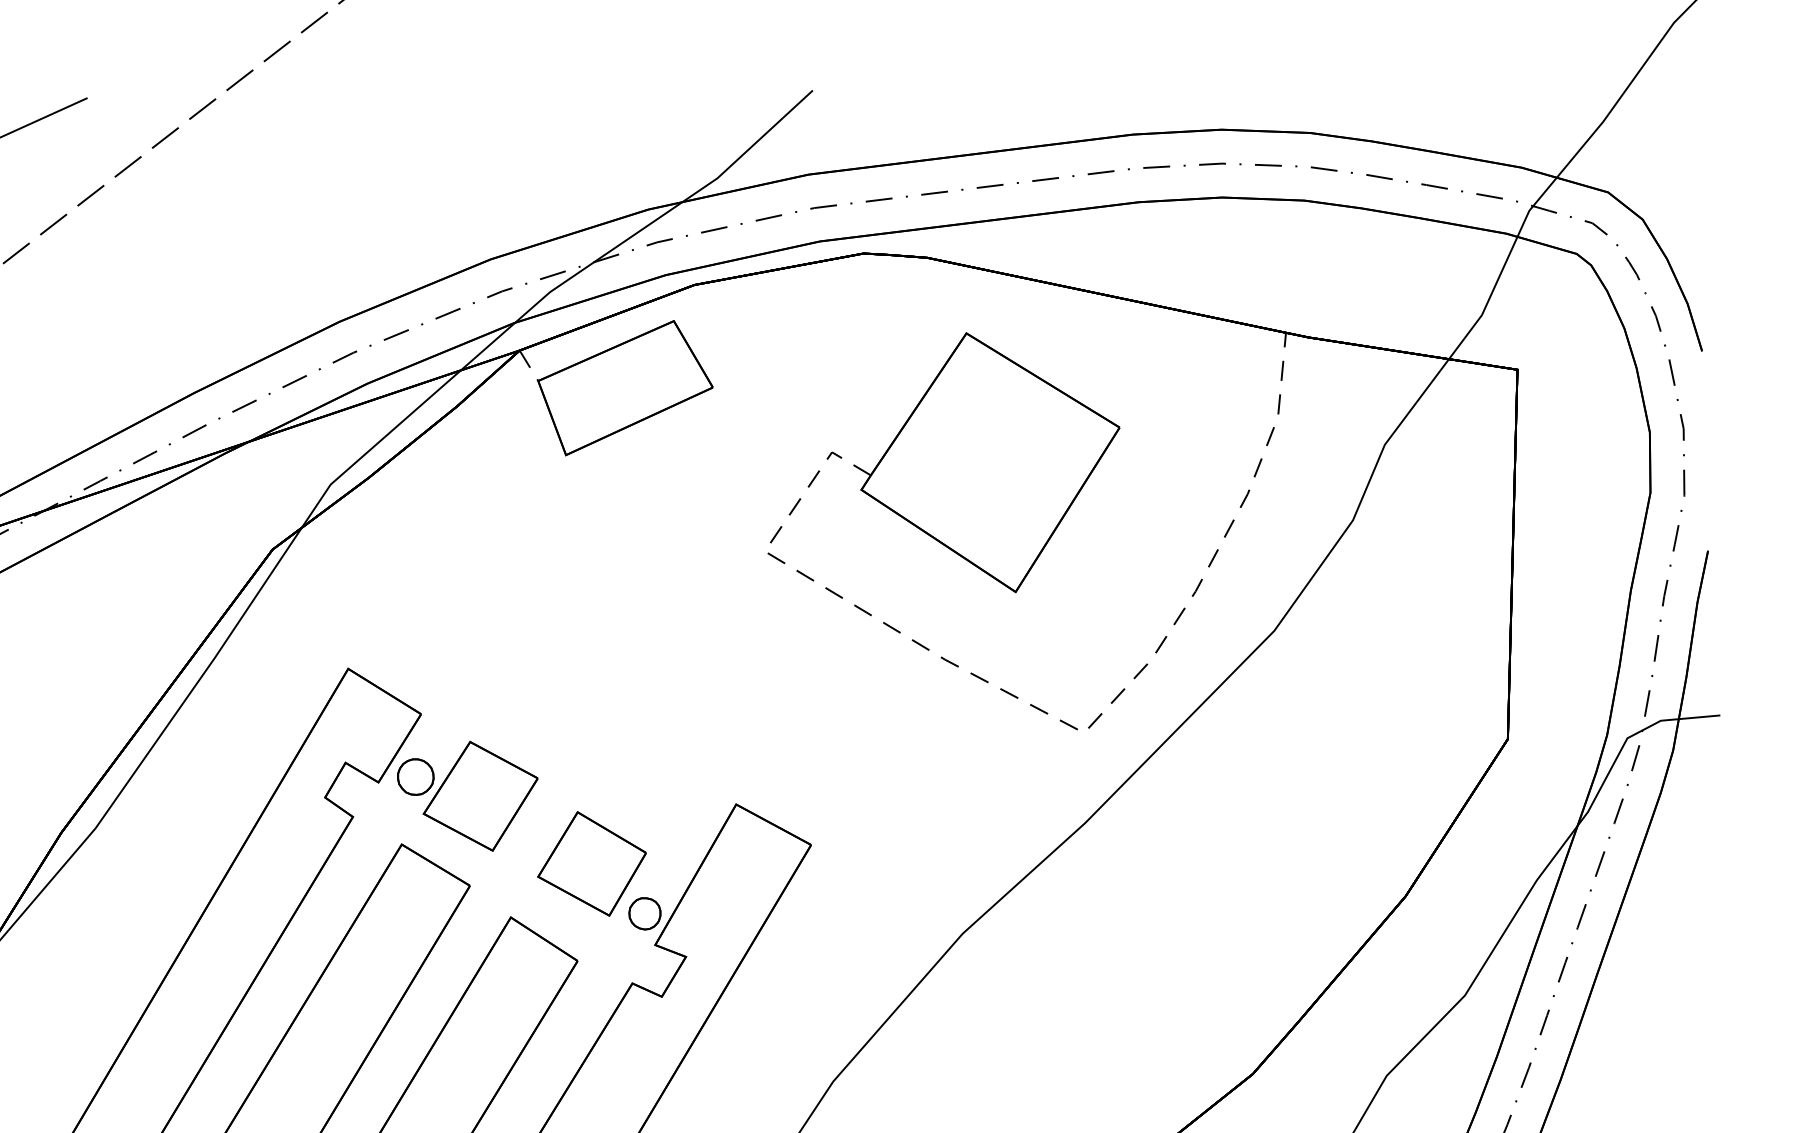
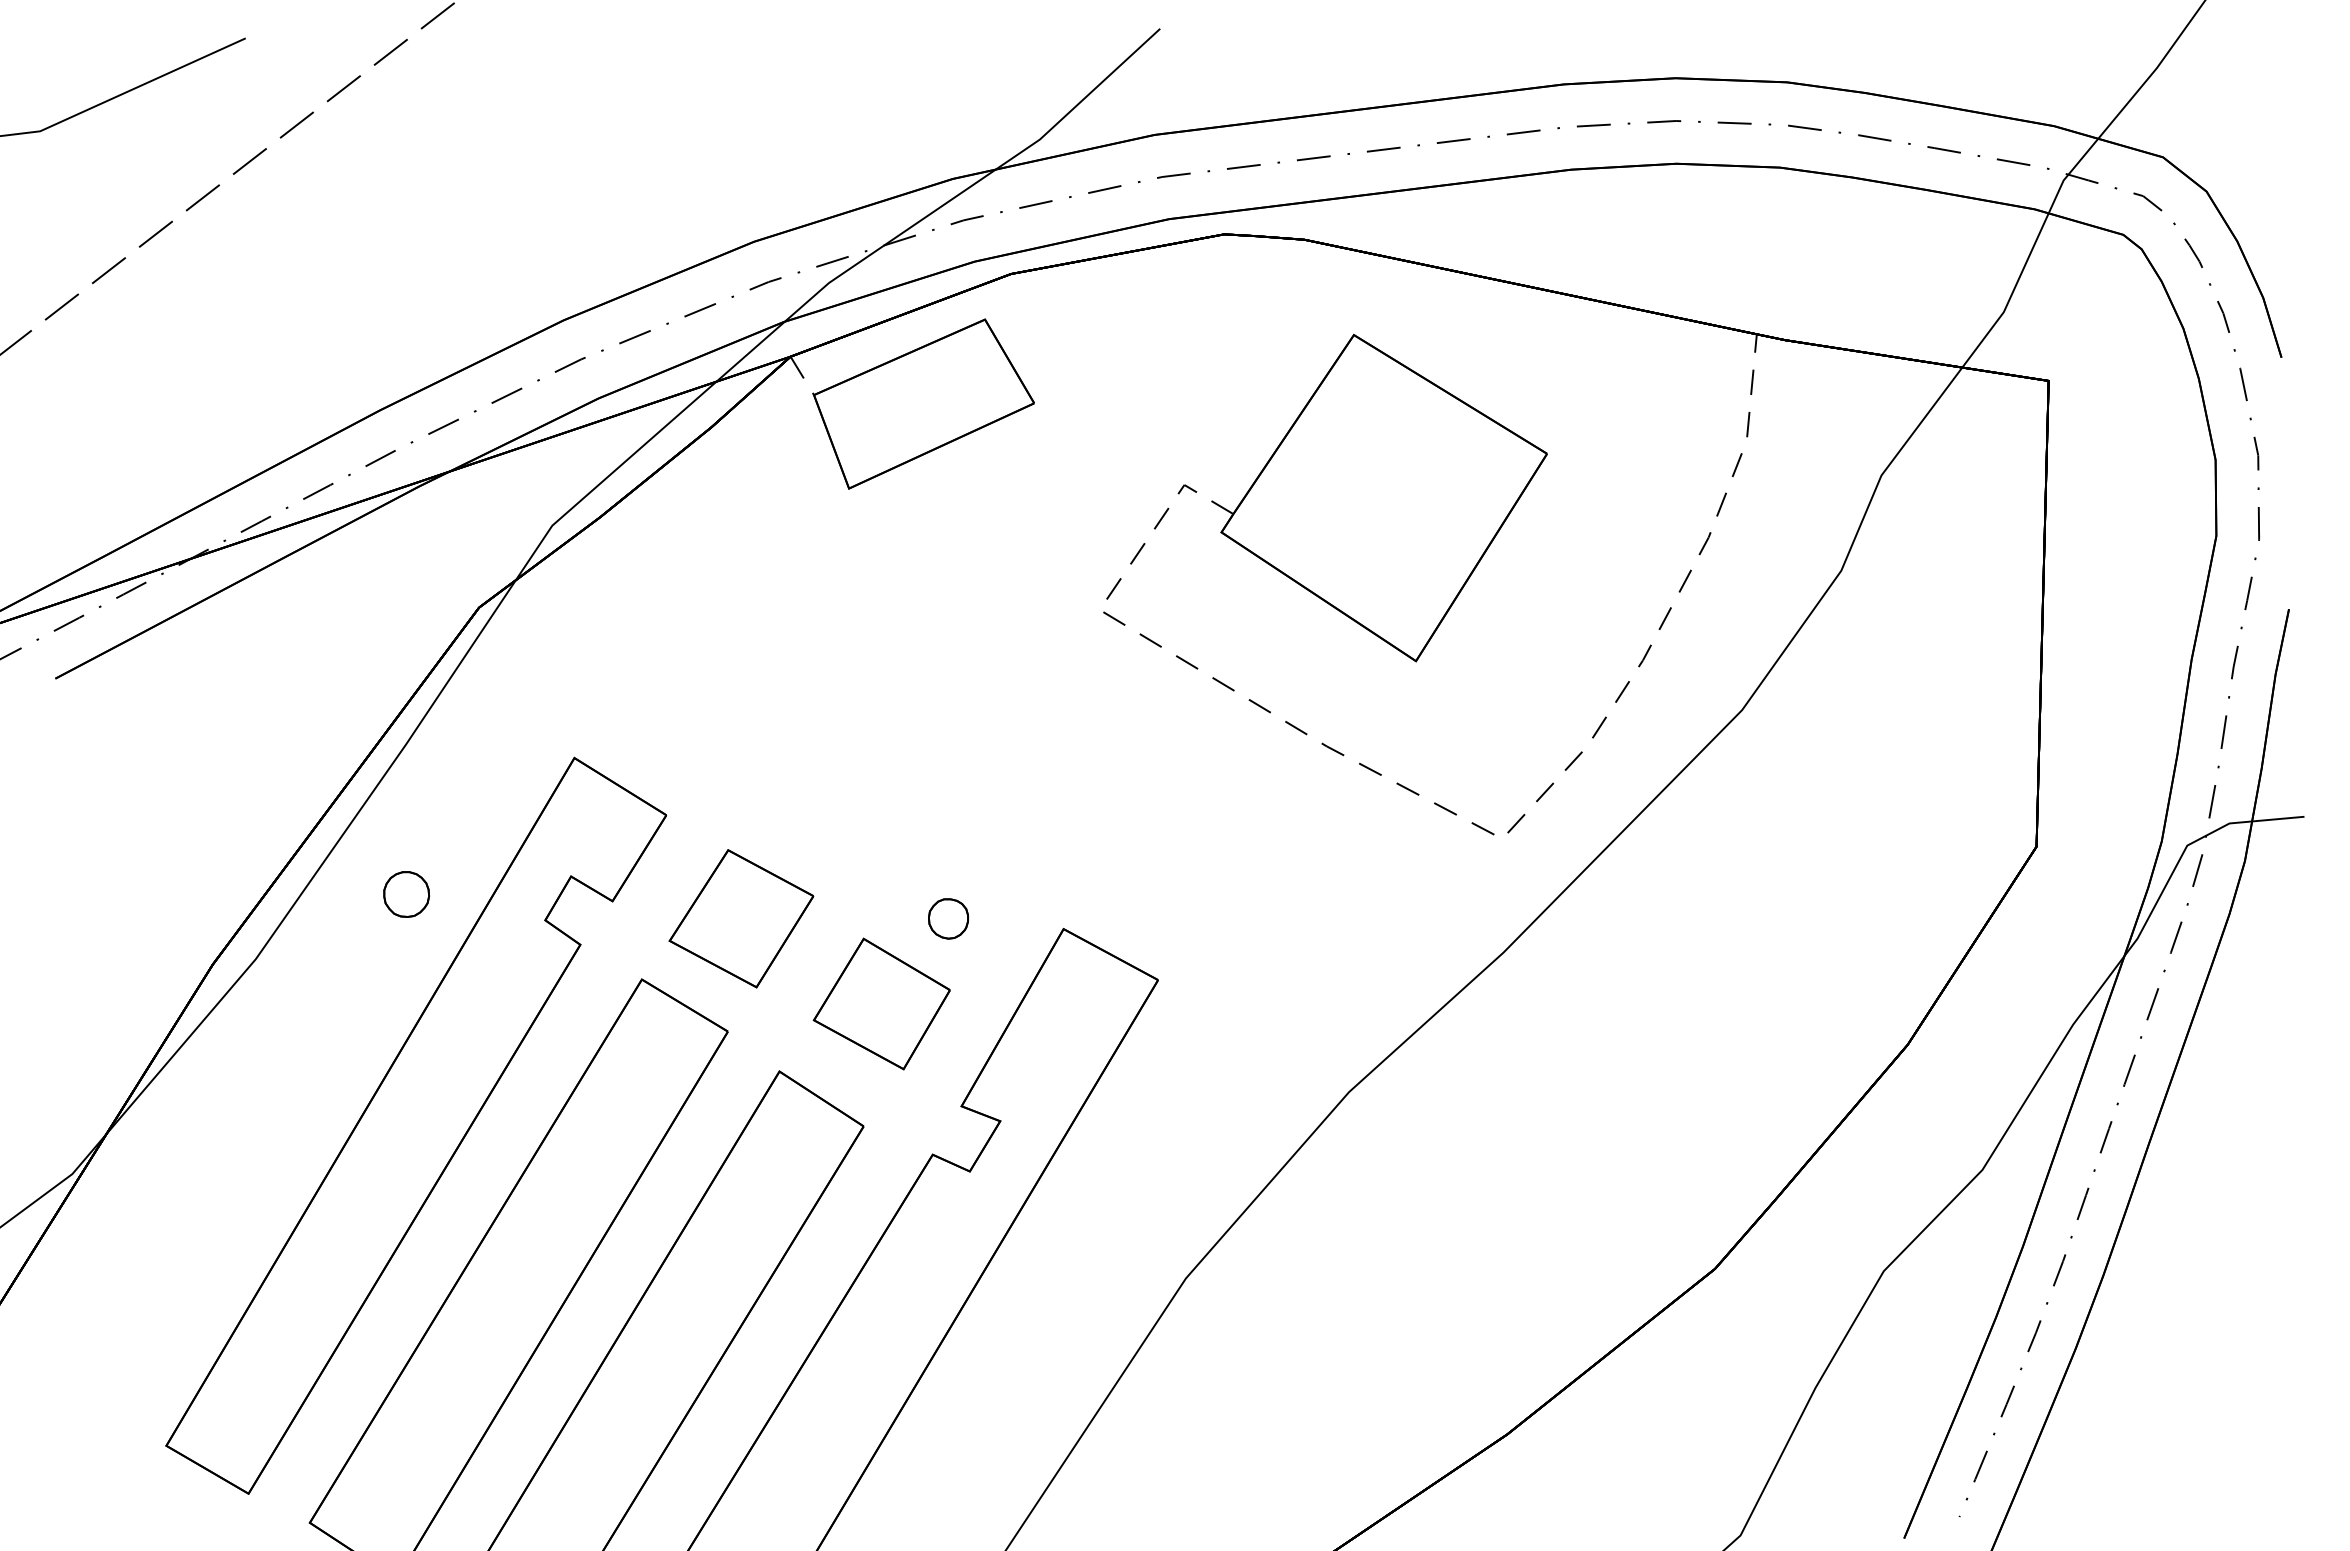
part: (415, 777) -> (406, 894), moved
part: (644, 913) -> (948, 918), moved

